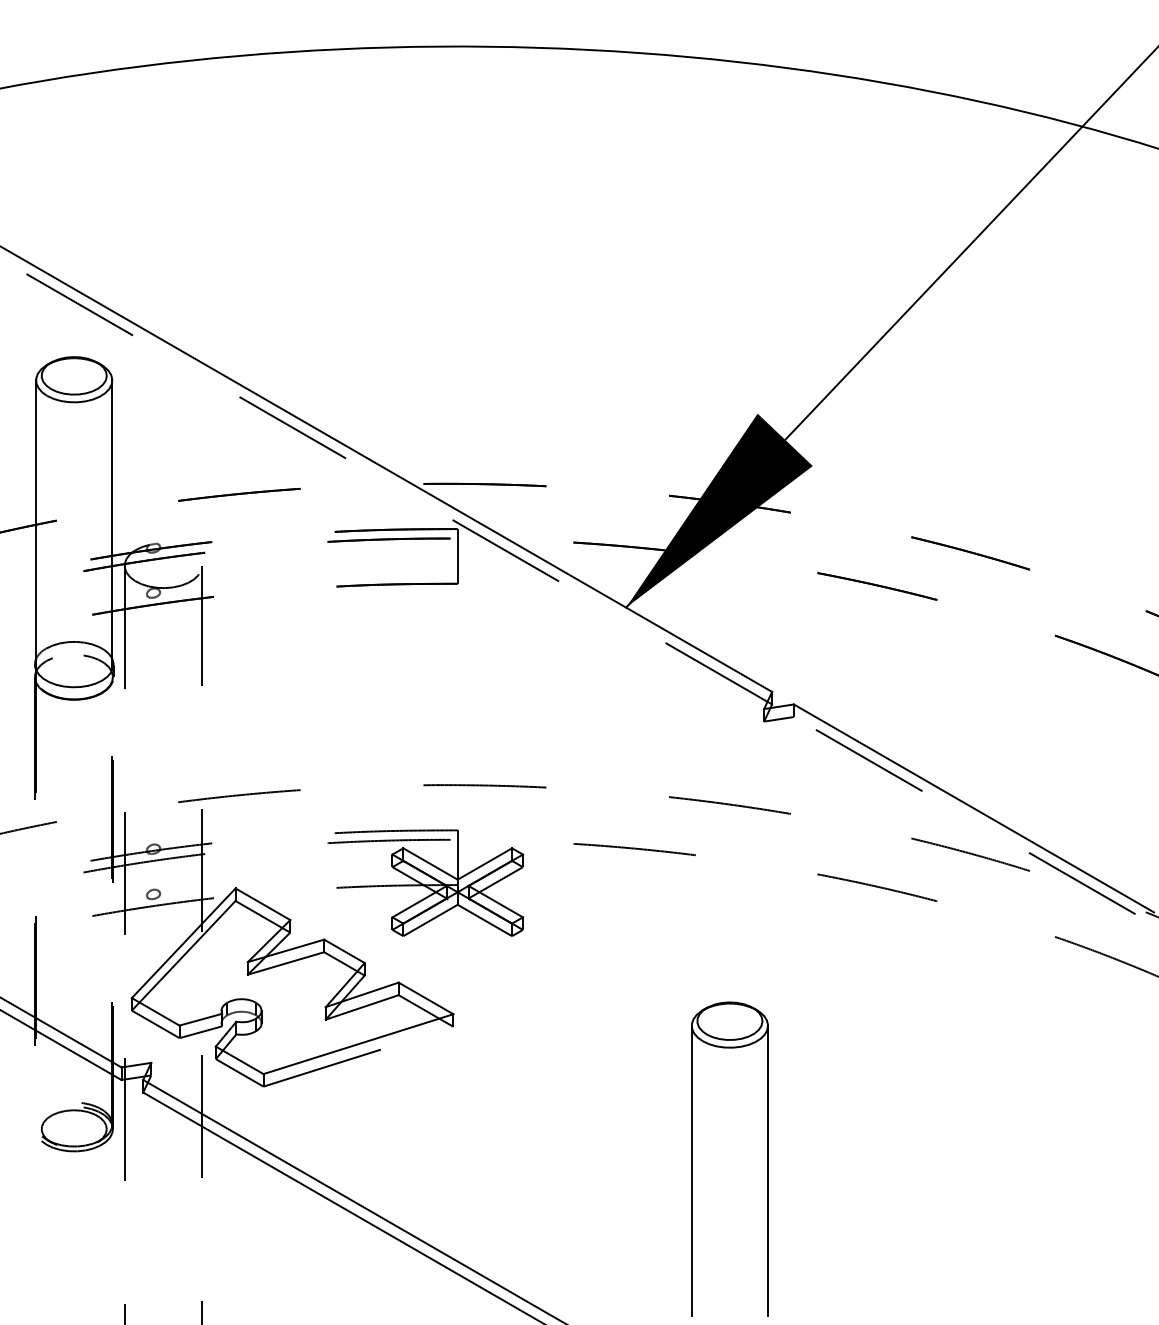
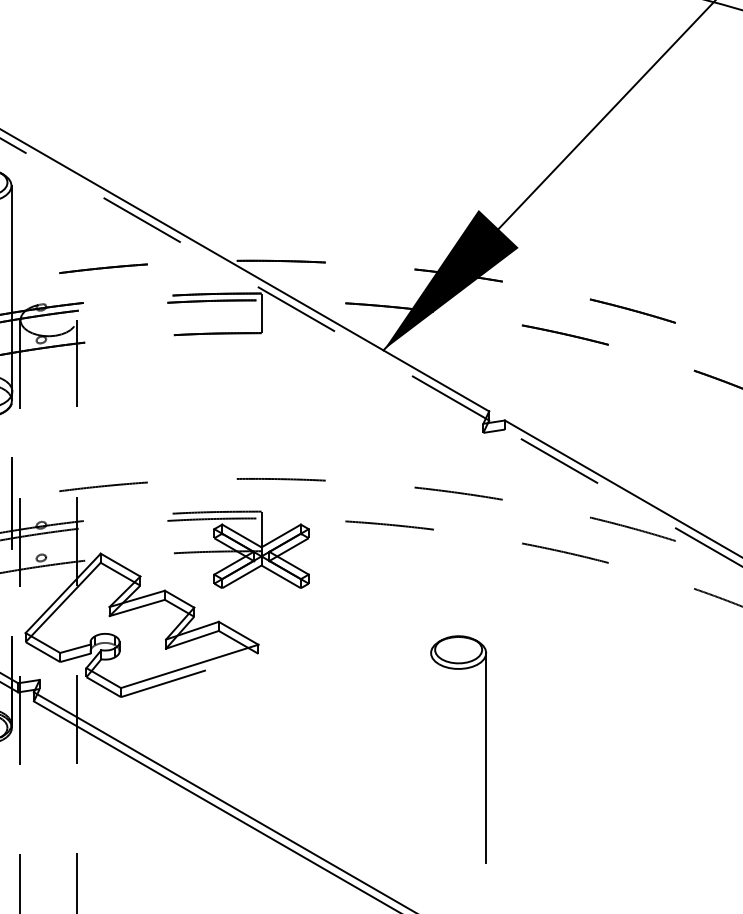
line: (691, 1170) -> (430, 757), removed

